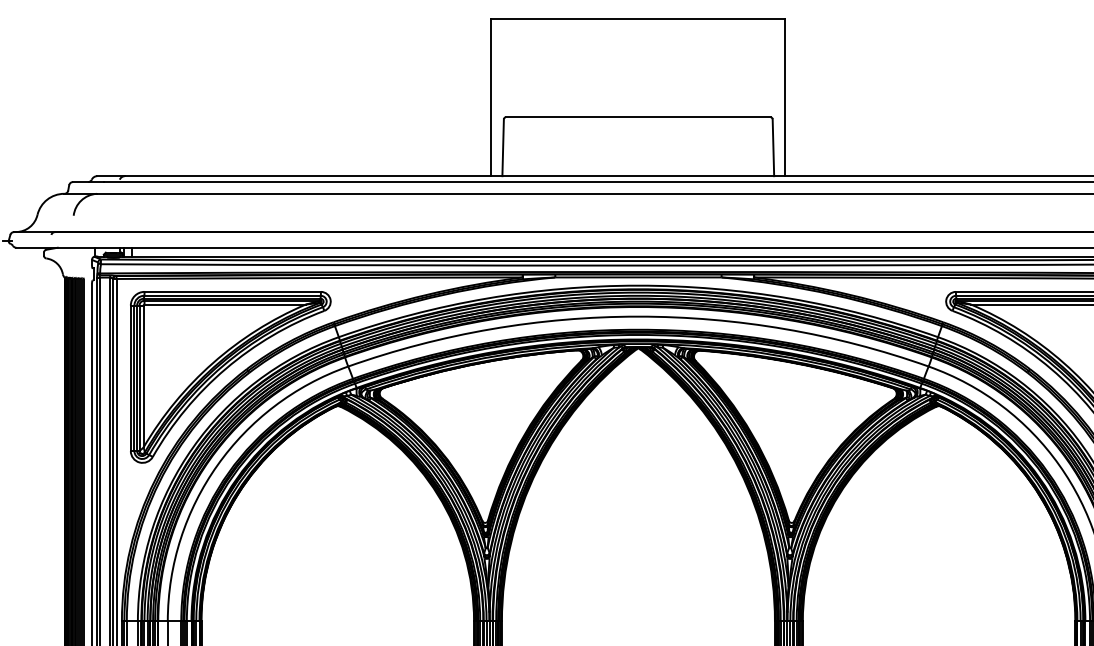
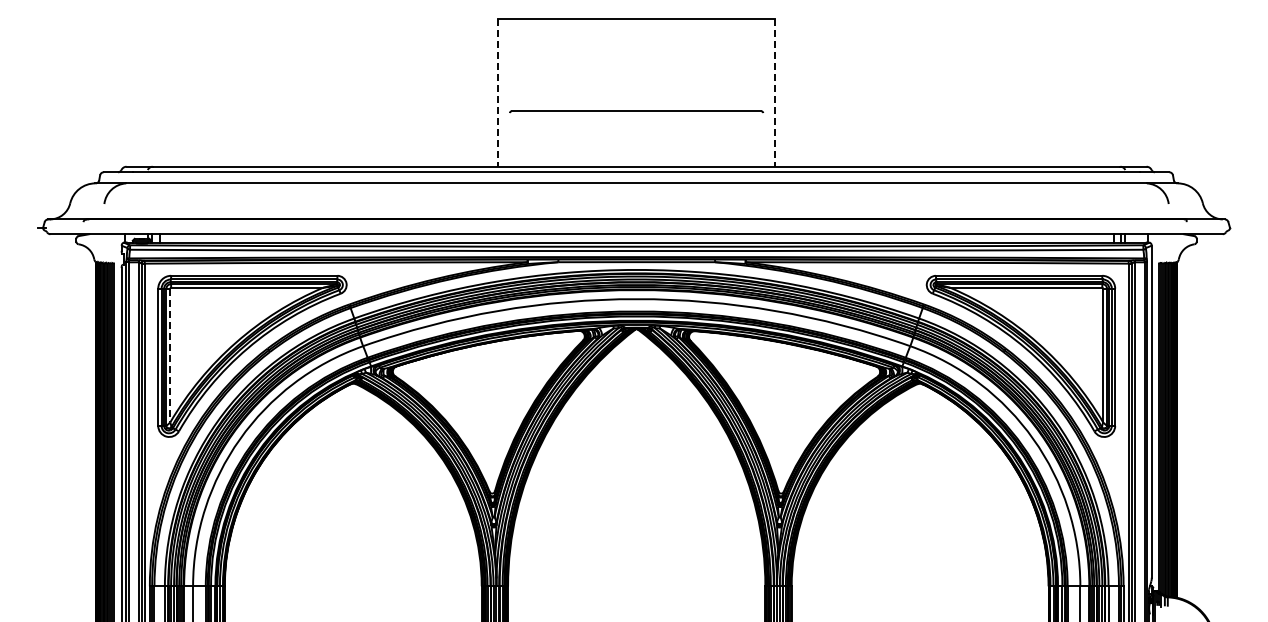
line: (490, 97) -> (497, 92), solid -> dashed
line: (785, 97) -> (775, 92), solid -> dashed
line: (502, 147) -> (508, 139), removed
line: (772, 147) -> (763, 139), removed
line: (143, 376) -> (170, 355), solid -> dashed

